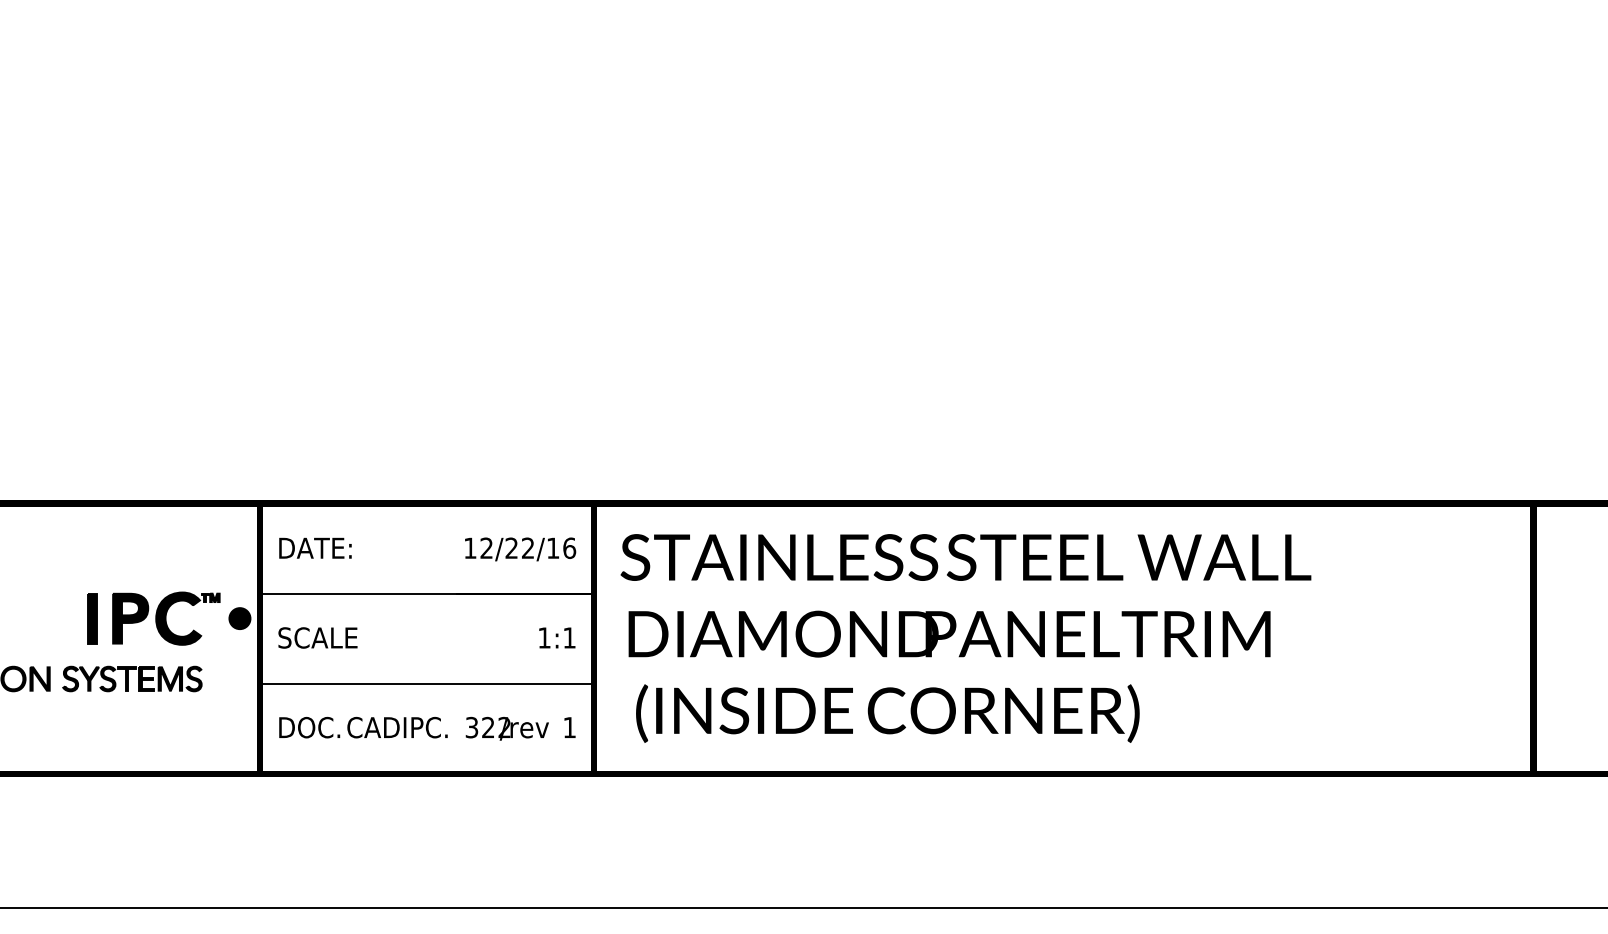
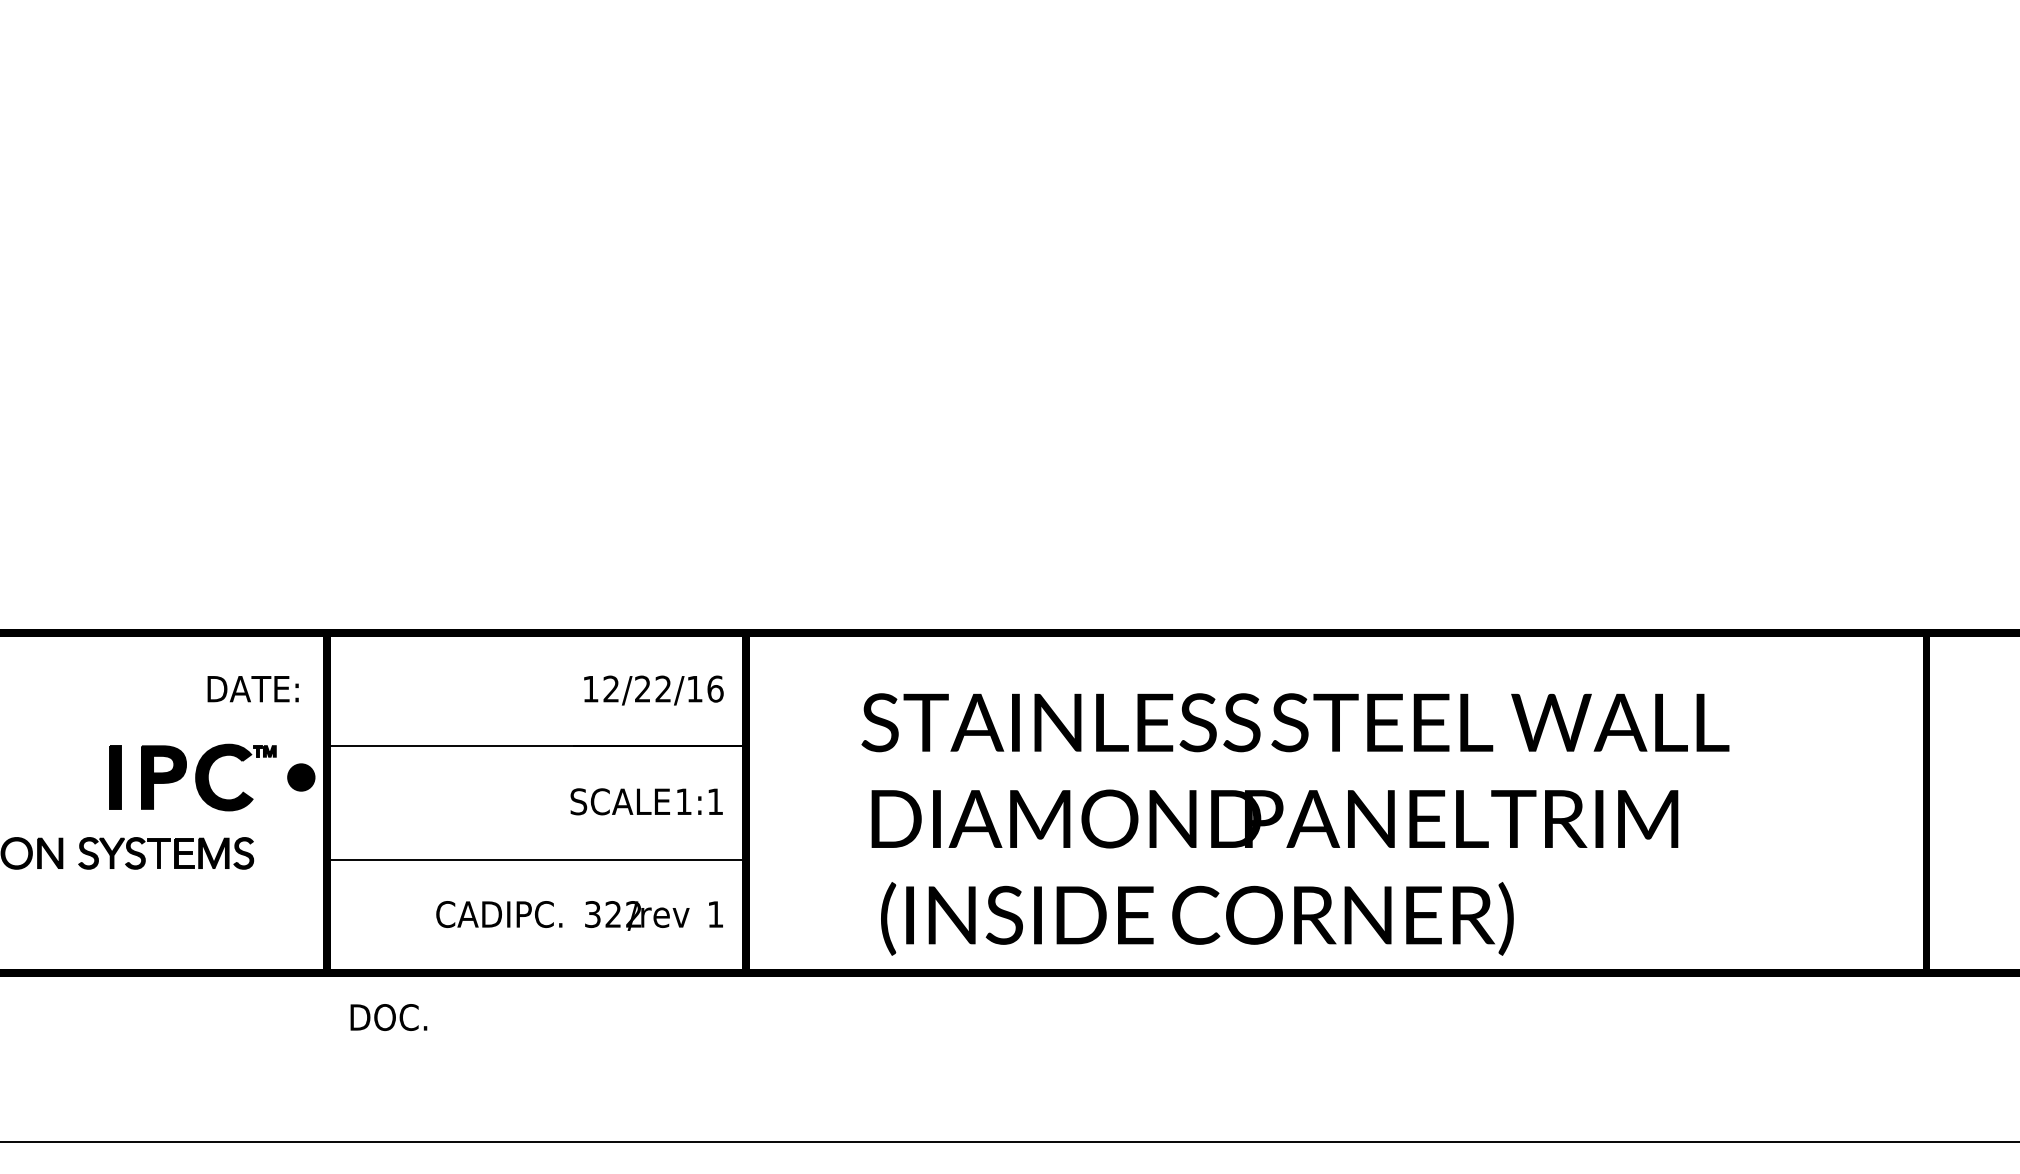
text: (314, 548) -> (252, 689), moved
text: (317, 637) -> (619, 801), moved
text: (965, 638) -> (1295, 824), moved
text: (309, 727) -> (388, 1017), moved

